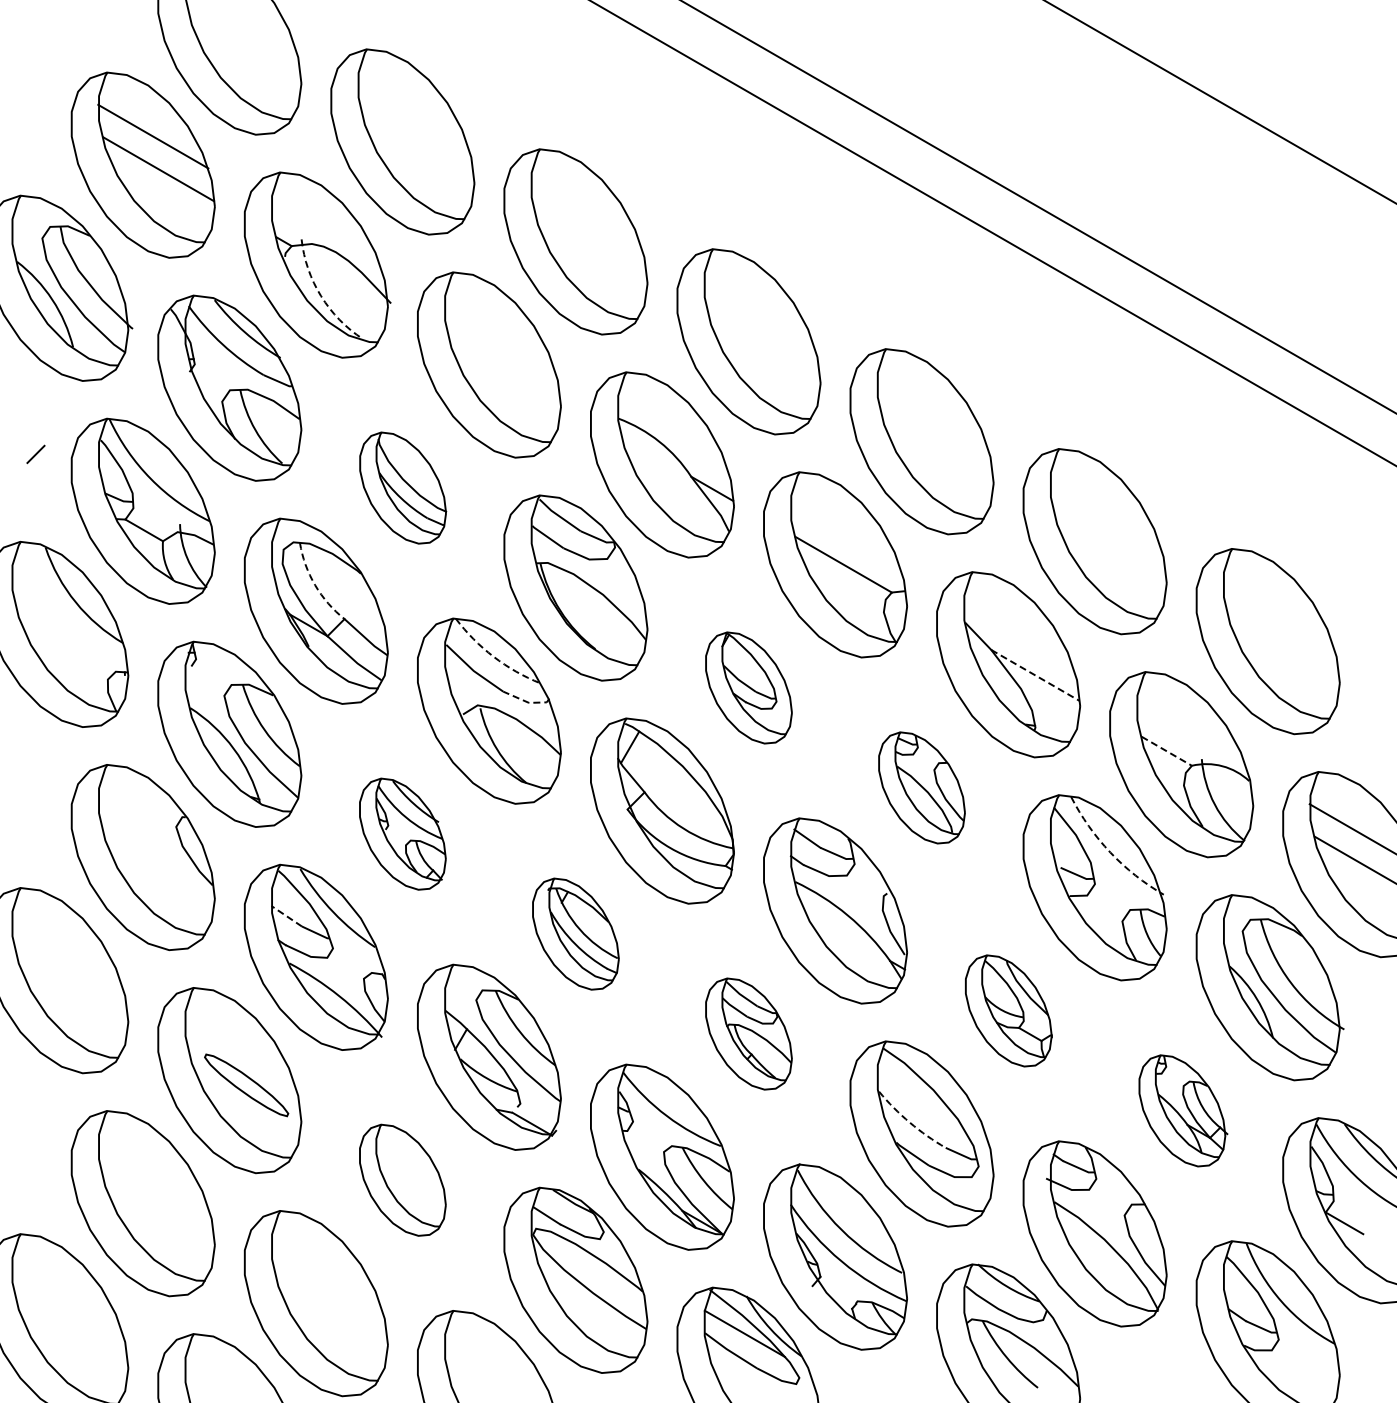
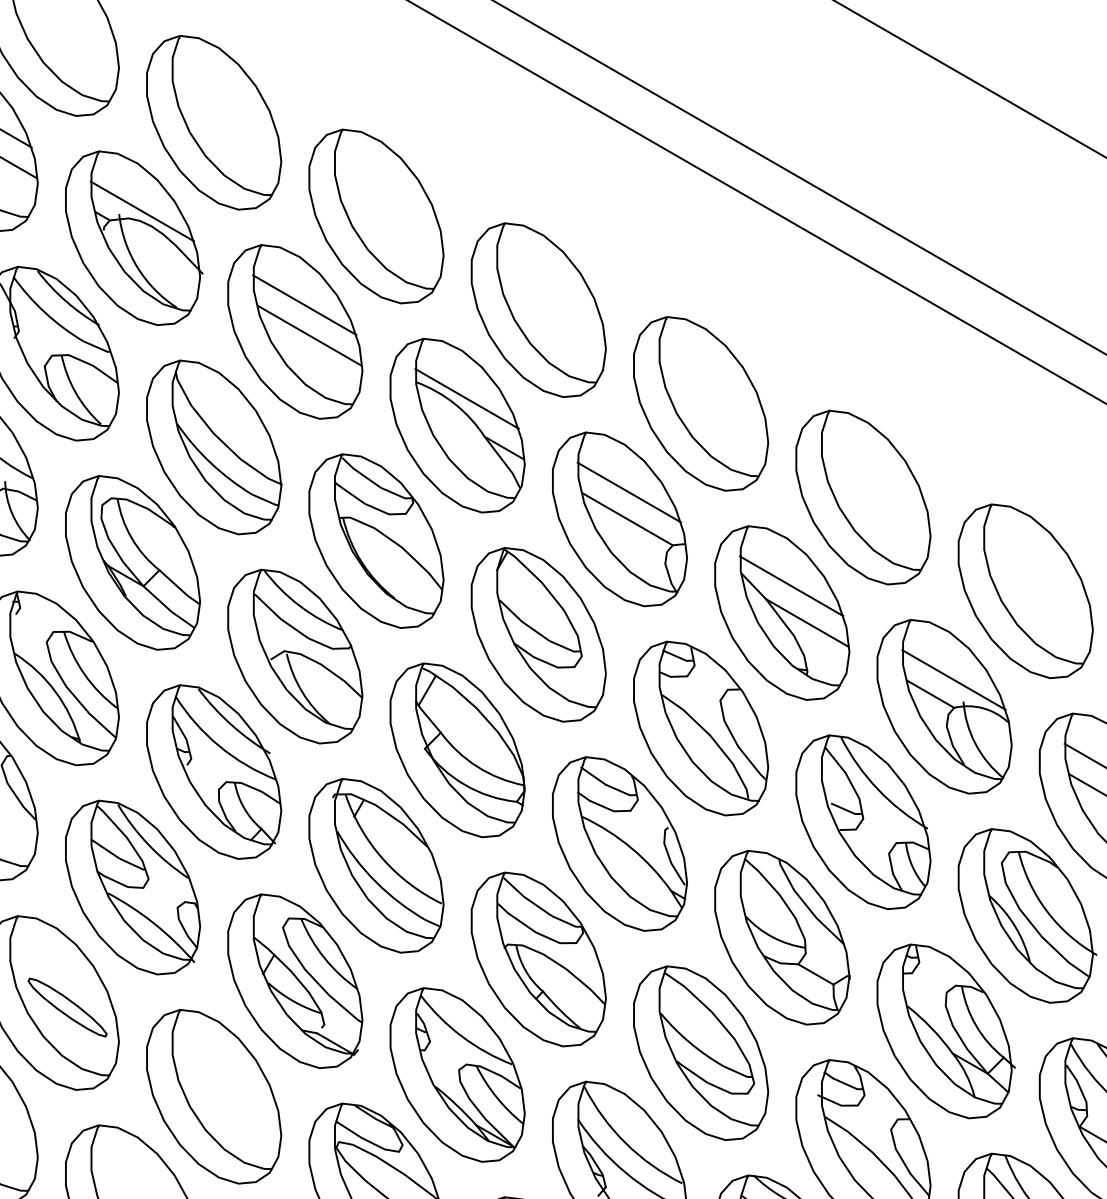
line: (326, 236) -> (142, 211), added
arc: (321, 296) -> (137, 267), dashed -> solid
line: (499, 336) -> (304, 305), added
line: (504, 369) -> (309, 336), added
line: (672, 436) -> (467, 398), added
part: (403, 487) -> (214, 446), size x1.67
line: (845, 536) -> (629, 492), added
arc: (315, 585) -> (132, 538), dashed -> solid
line: (1018, 635) -> (791, 585), added
arc: (493, 656) -> (299, 605), dashed -> solid
line: (1035, 675) -> (807, 623), dashed -> solid
part: (748, 687) -> (538, 634), size x1.67
line: (527, 702) -> (331, 648), dashed -> solid
line: (1191, 735) -> (953, 679), added
line: (1167, 751) -> (931, 694), dashed -> solid
part: (921, 787) -> (700, 728), size x1.67
part: (402, 833) -> (213, 771), size x1.67
arc: (1110, 852) -> (877, 789), dashed -> solid
line: (285, 915) -> (104, 848), dashed -> solid
part: (575, 933) -> (376, 865), size x1.67
part: (1008, 1010) -> (782, 937), size x1.67
part: (748, 1033) -> (538, 958), size x1.67
part: (1183, 1110) -> (946, 1031), size x1.67
arc: (909, 1122) -> (689, 1042), dashed -> solid
part: (402, 1179) -> (213, 1095), size x1.67

